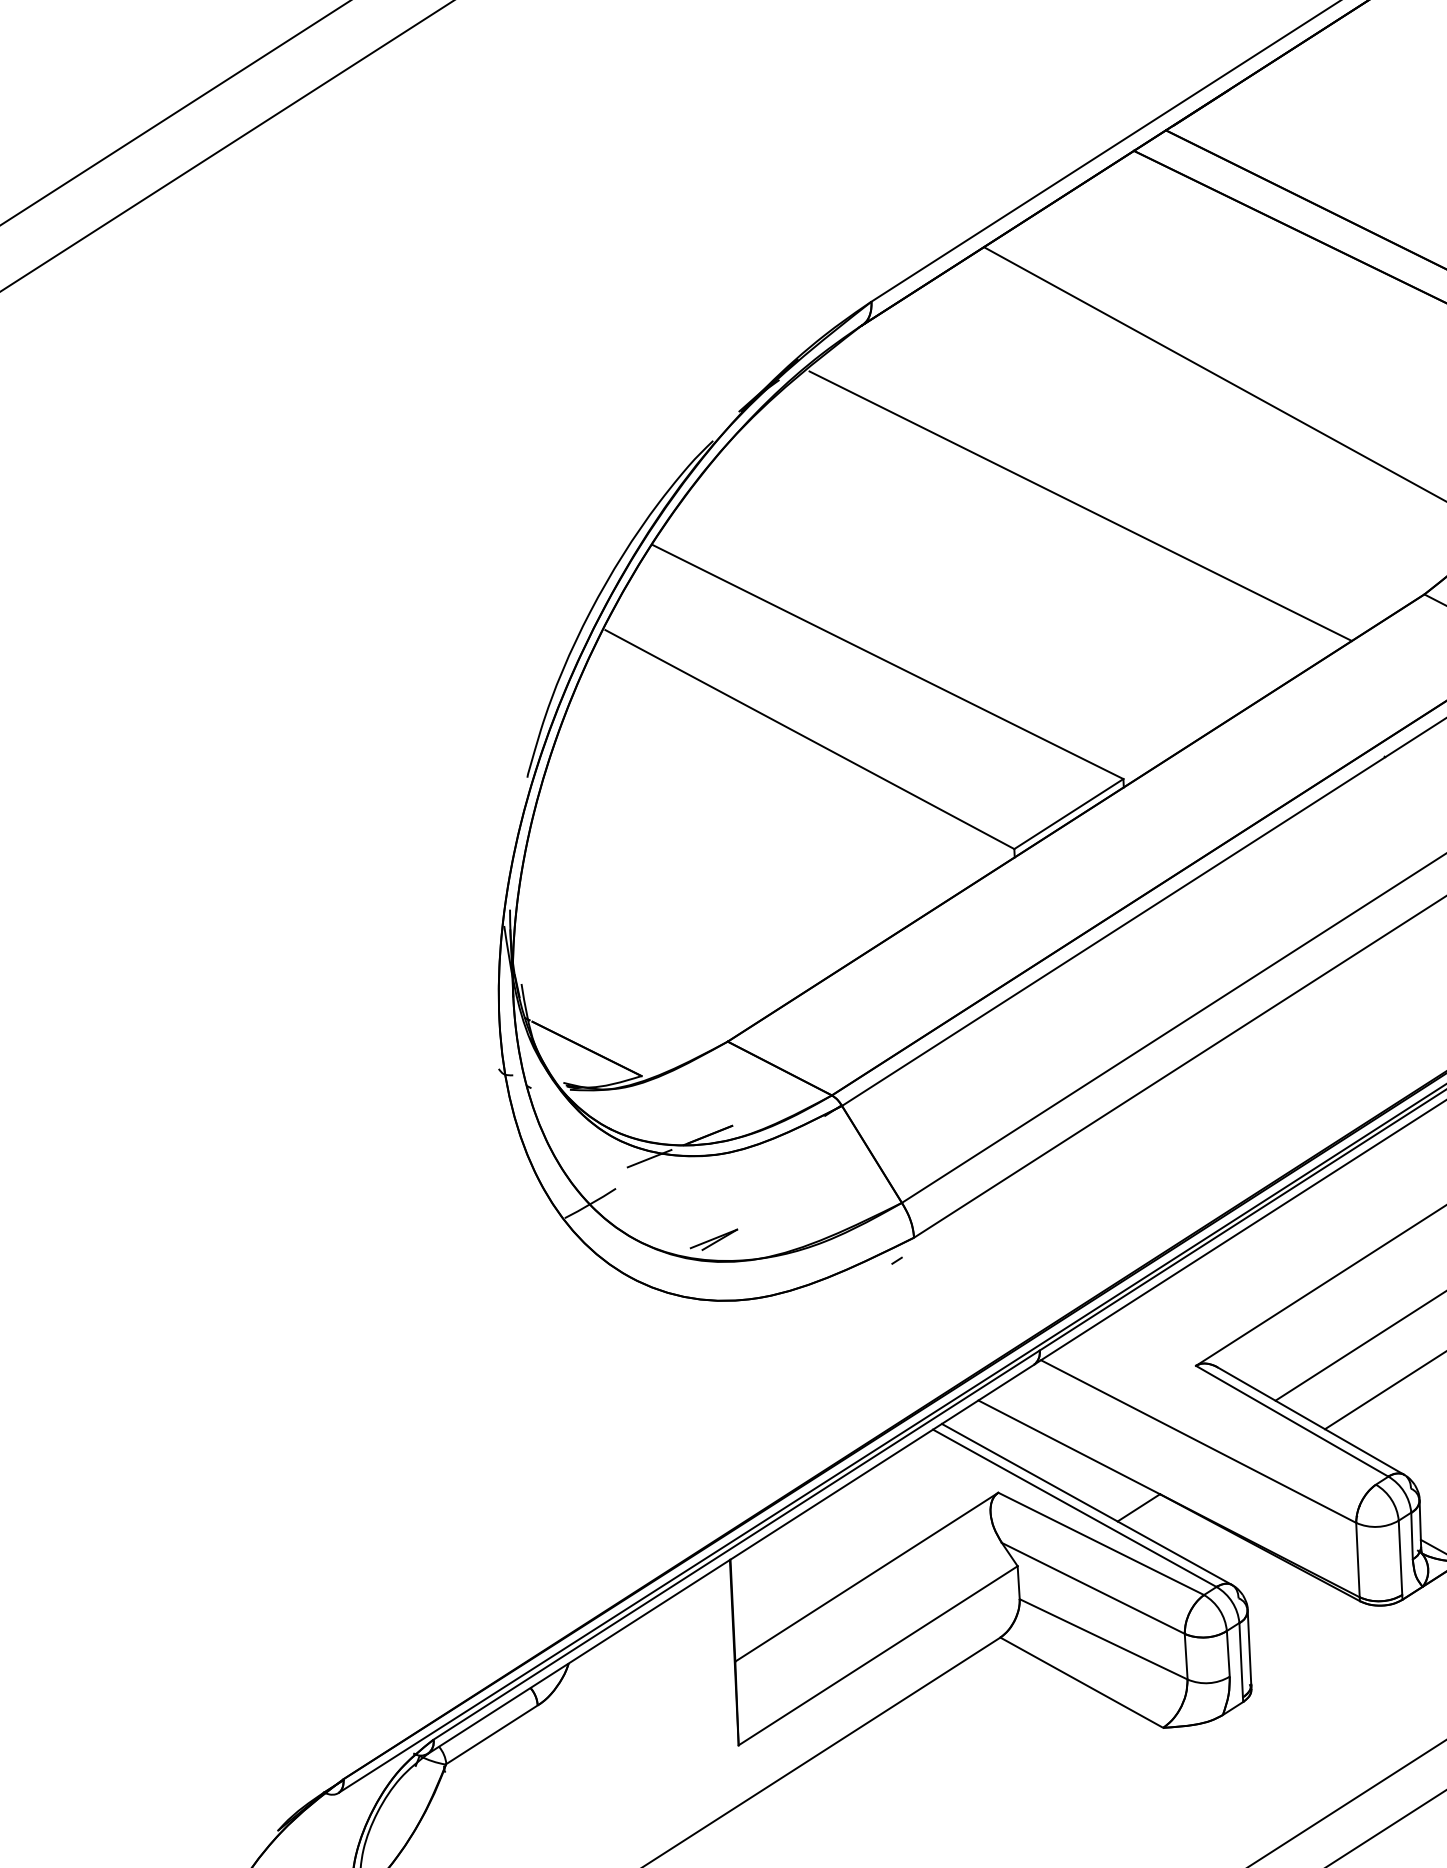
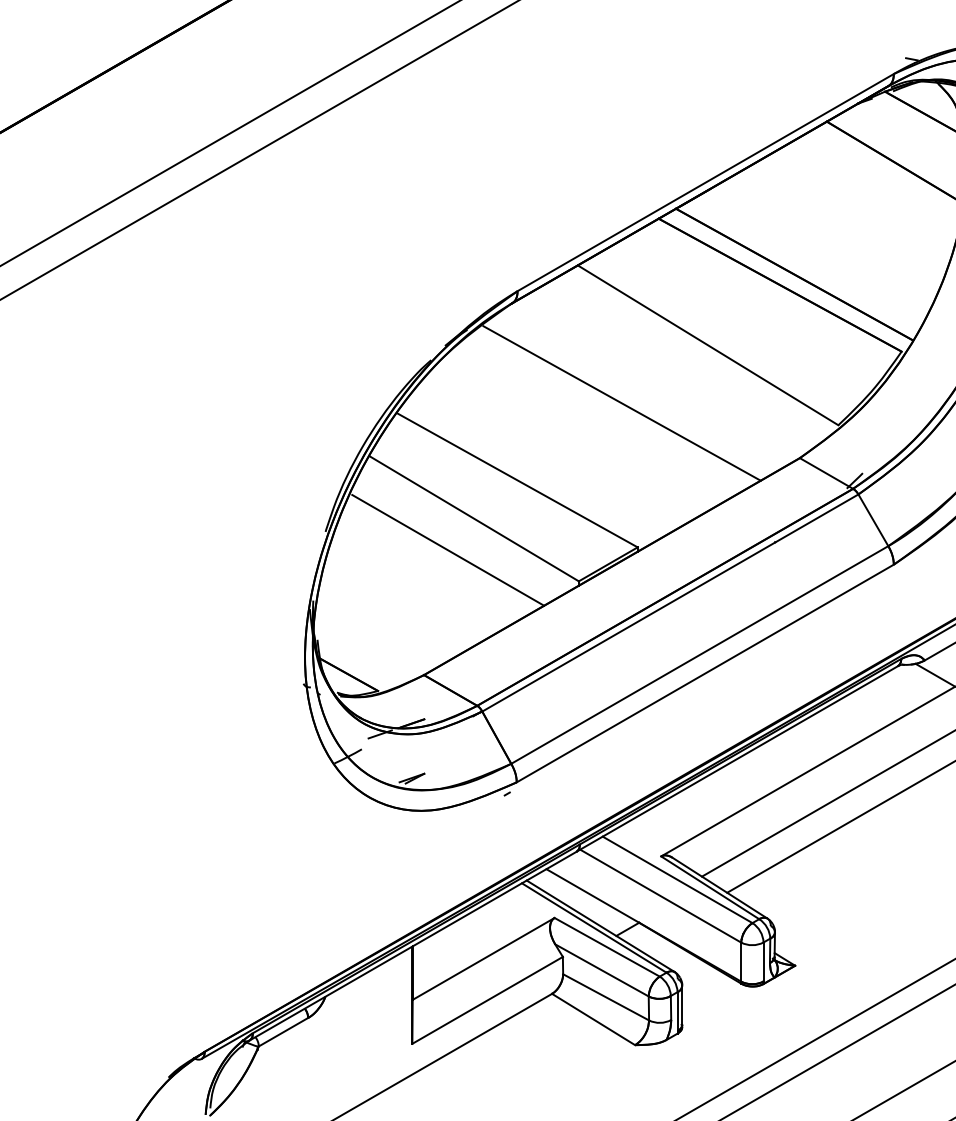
line: (763, 800) -> (448, 549), added
line: (1229, 1408) -> (677, 879), added

